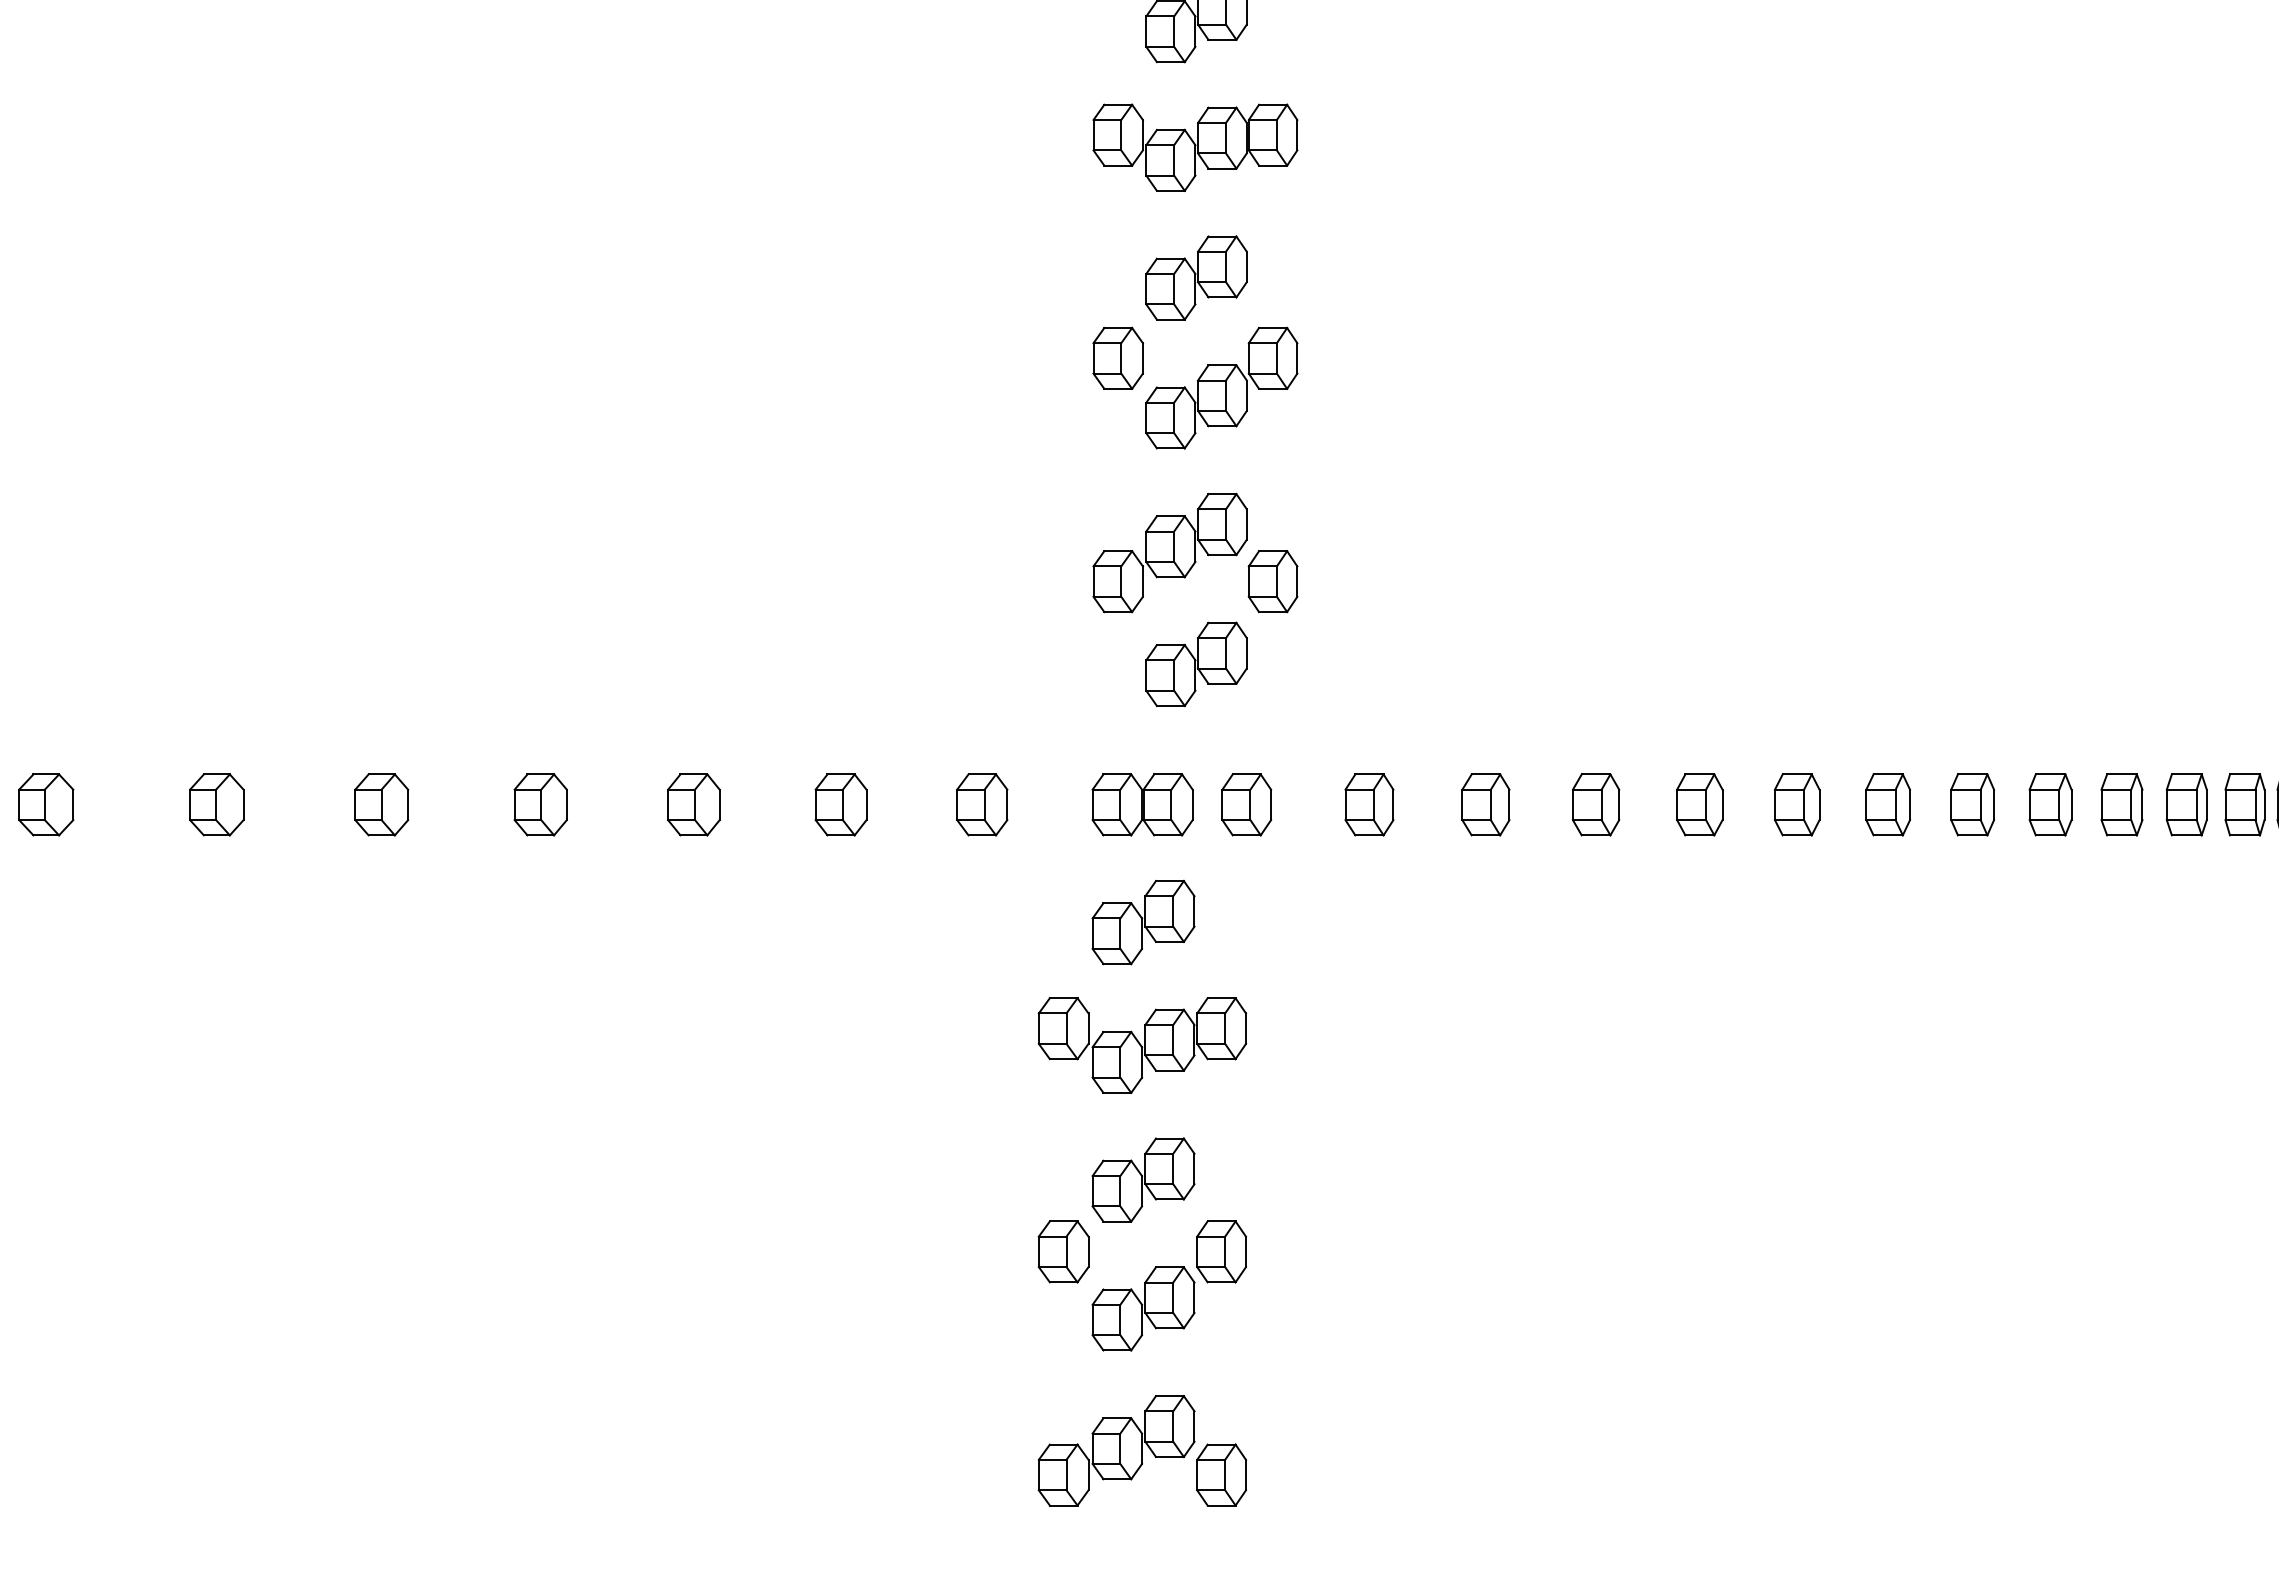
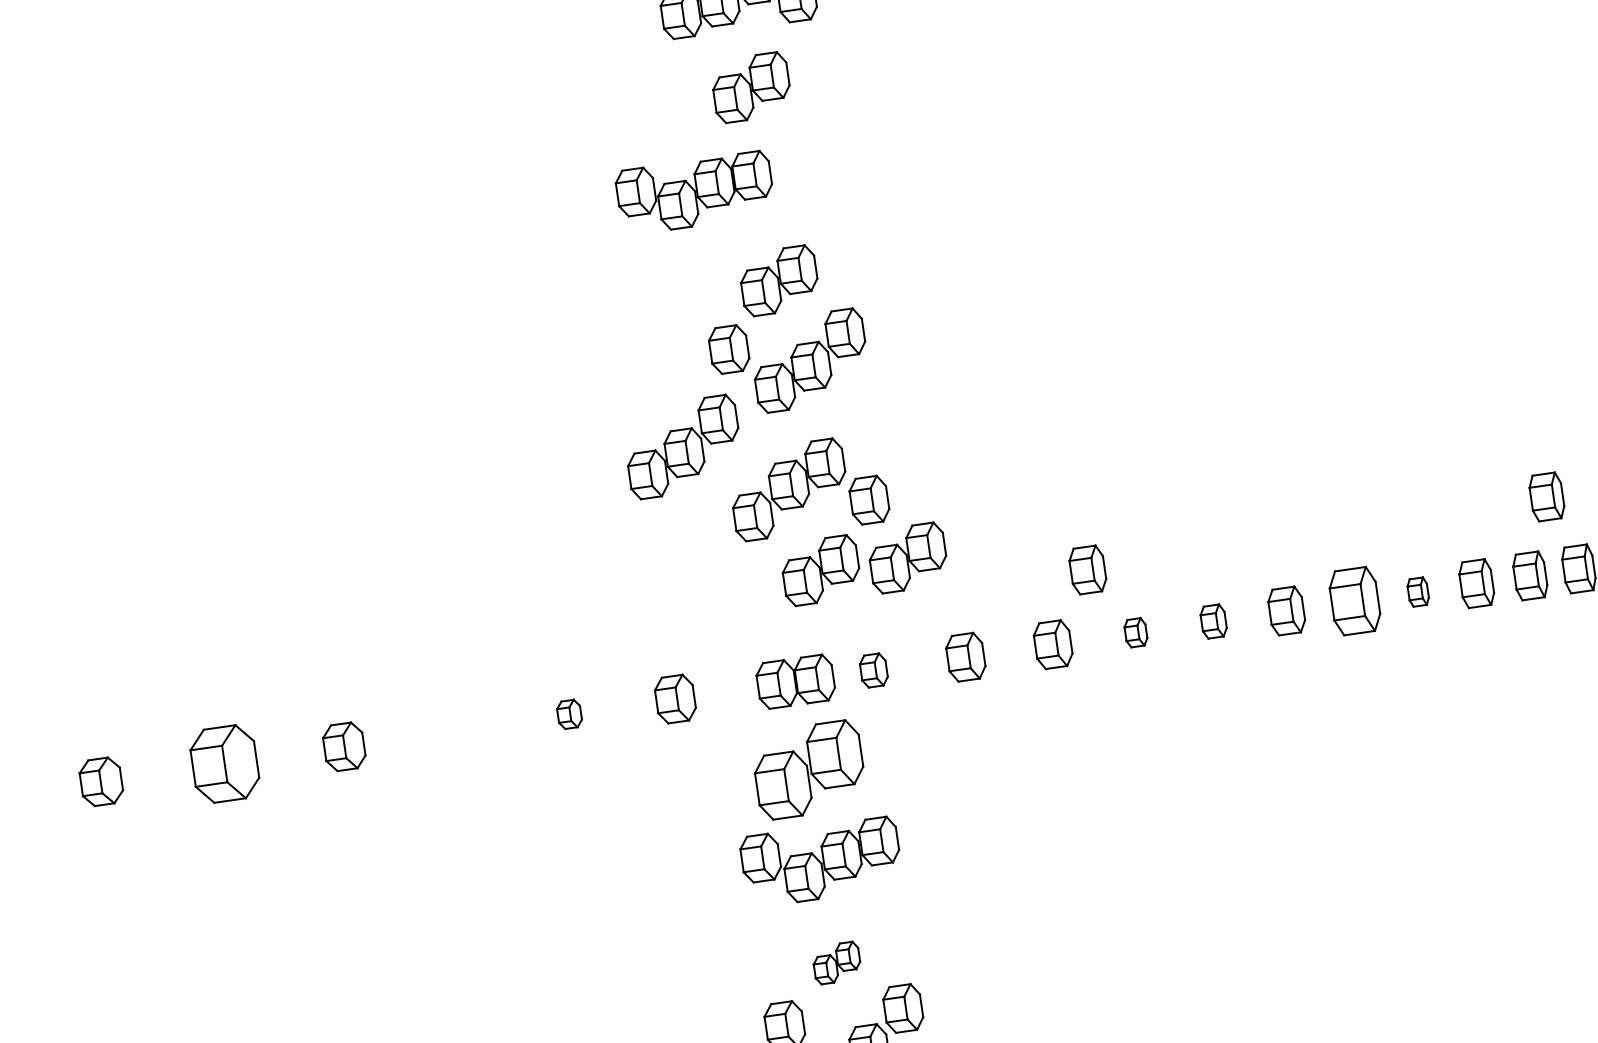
part: (1195, 147) -> (695, 192), moved
part: (1039, 476) -> (682, 446), added
part: (1312, 664) -> (907, 558), added
part: (2158, 704) -> (1546, 496), added
part: (1545, 713) -> (1088, 569), added
part: (381, 804) -> (224, 763), size x1.6
part: (693, 804) -> (458, 730), removed
part: (840, 804) -> (569, 714), size x0.6
part: (1246, 804) -> (873, 670), size x0.7
part: (1596, 804) -> (1136, 632), size x0.6
part: (1699, 804) -> (1213, 621), size x0.7
part: (1887, 804) -> (1354, 600), size x1.4
part: (1972, 804) -> (1418, 591), size x0.6
part: (1143, 922) -> (809, 769), size x1.4
part: (1143, 1179) -> (836, 962), size x0.6

